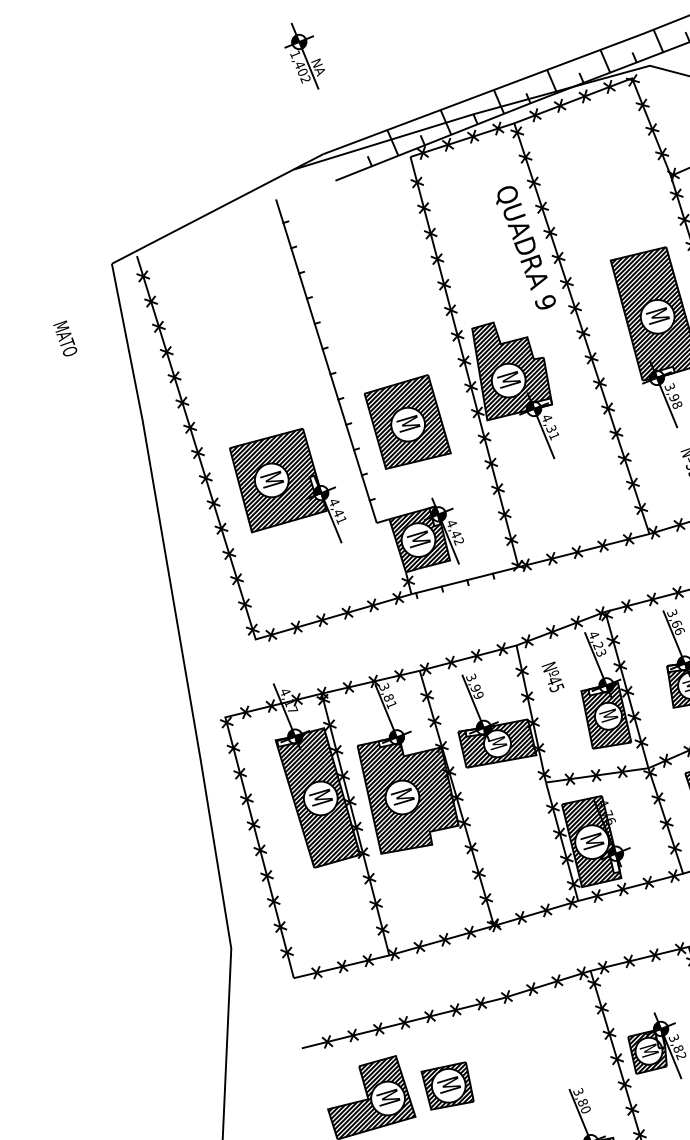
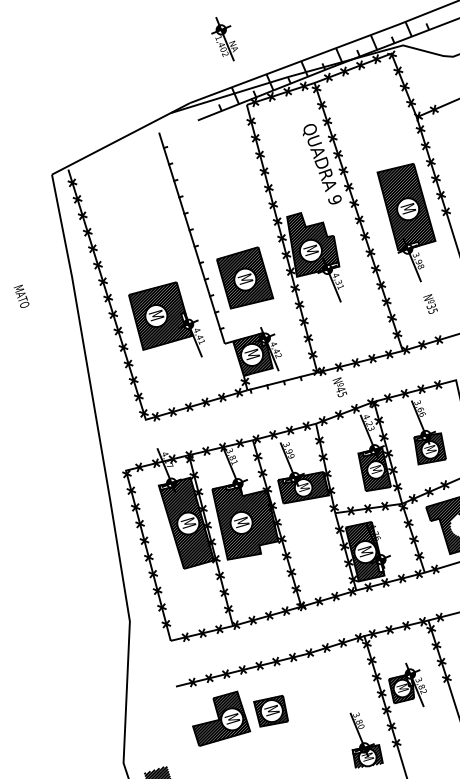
part: (304, 56) -> (224, 39), moved
text: (65, 337) -> (21, 295), moved
text: (552, 677) -> (339, 387), moved

